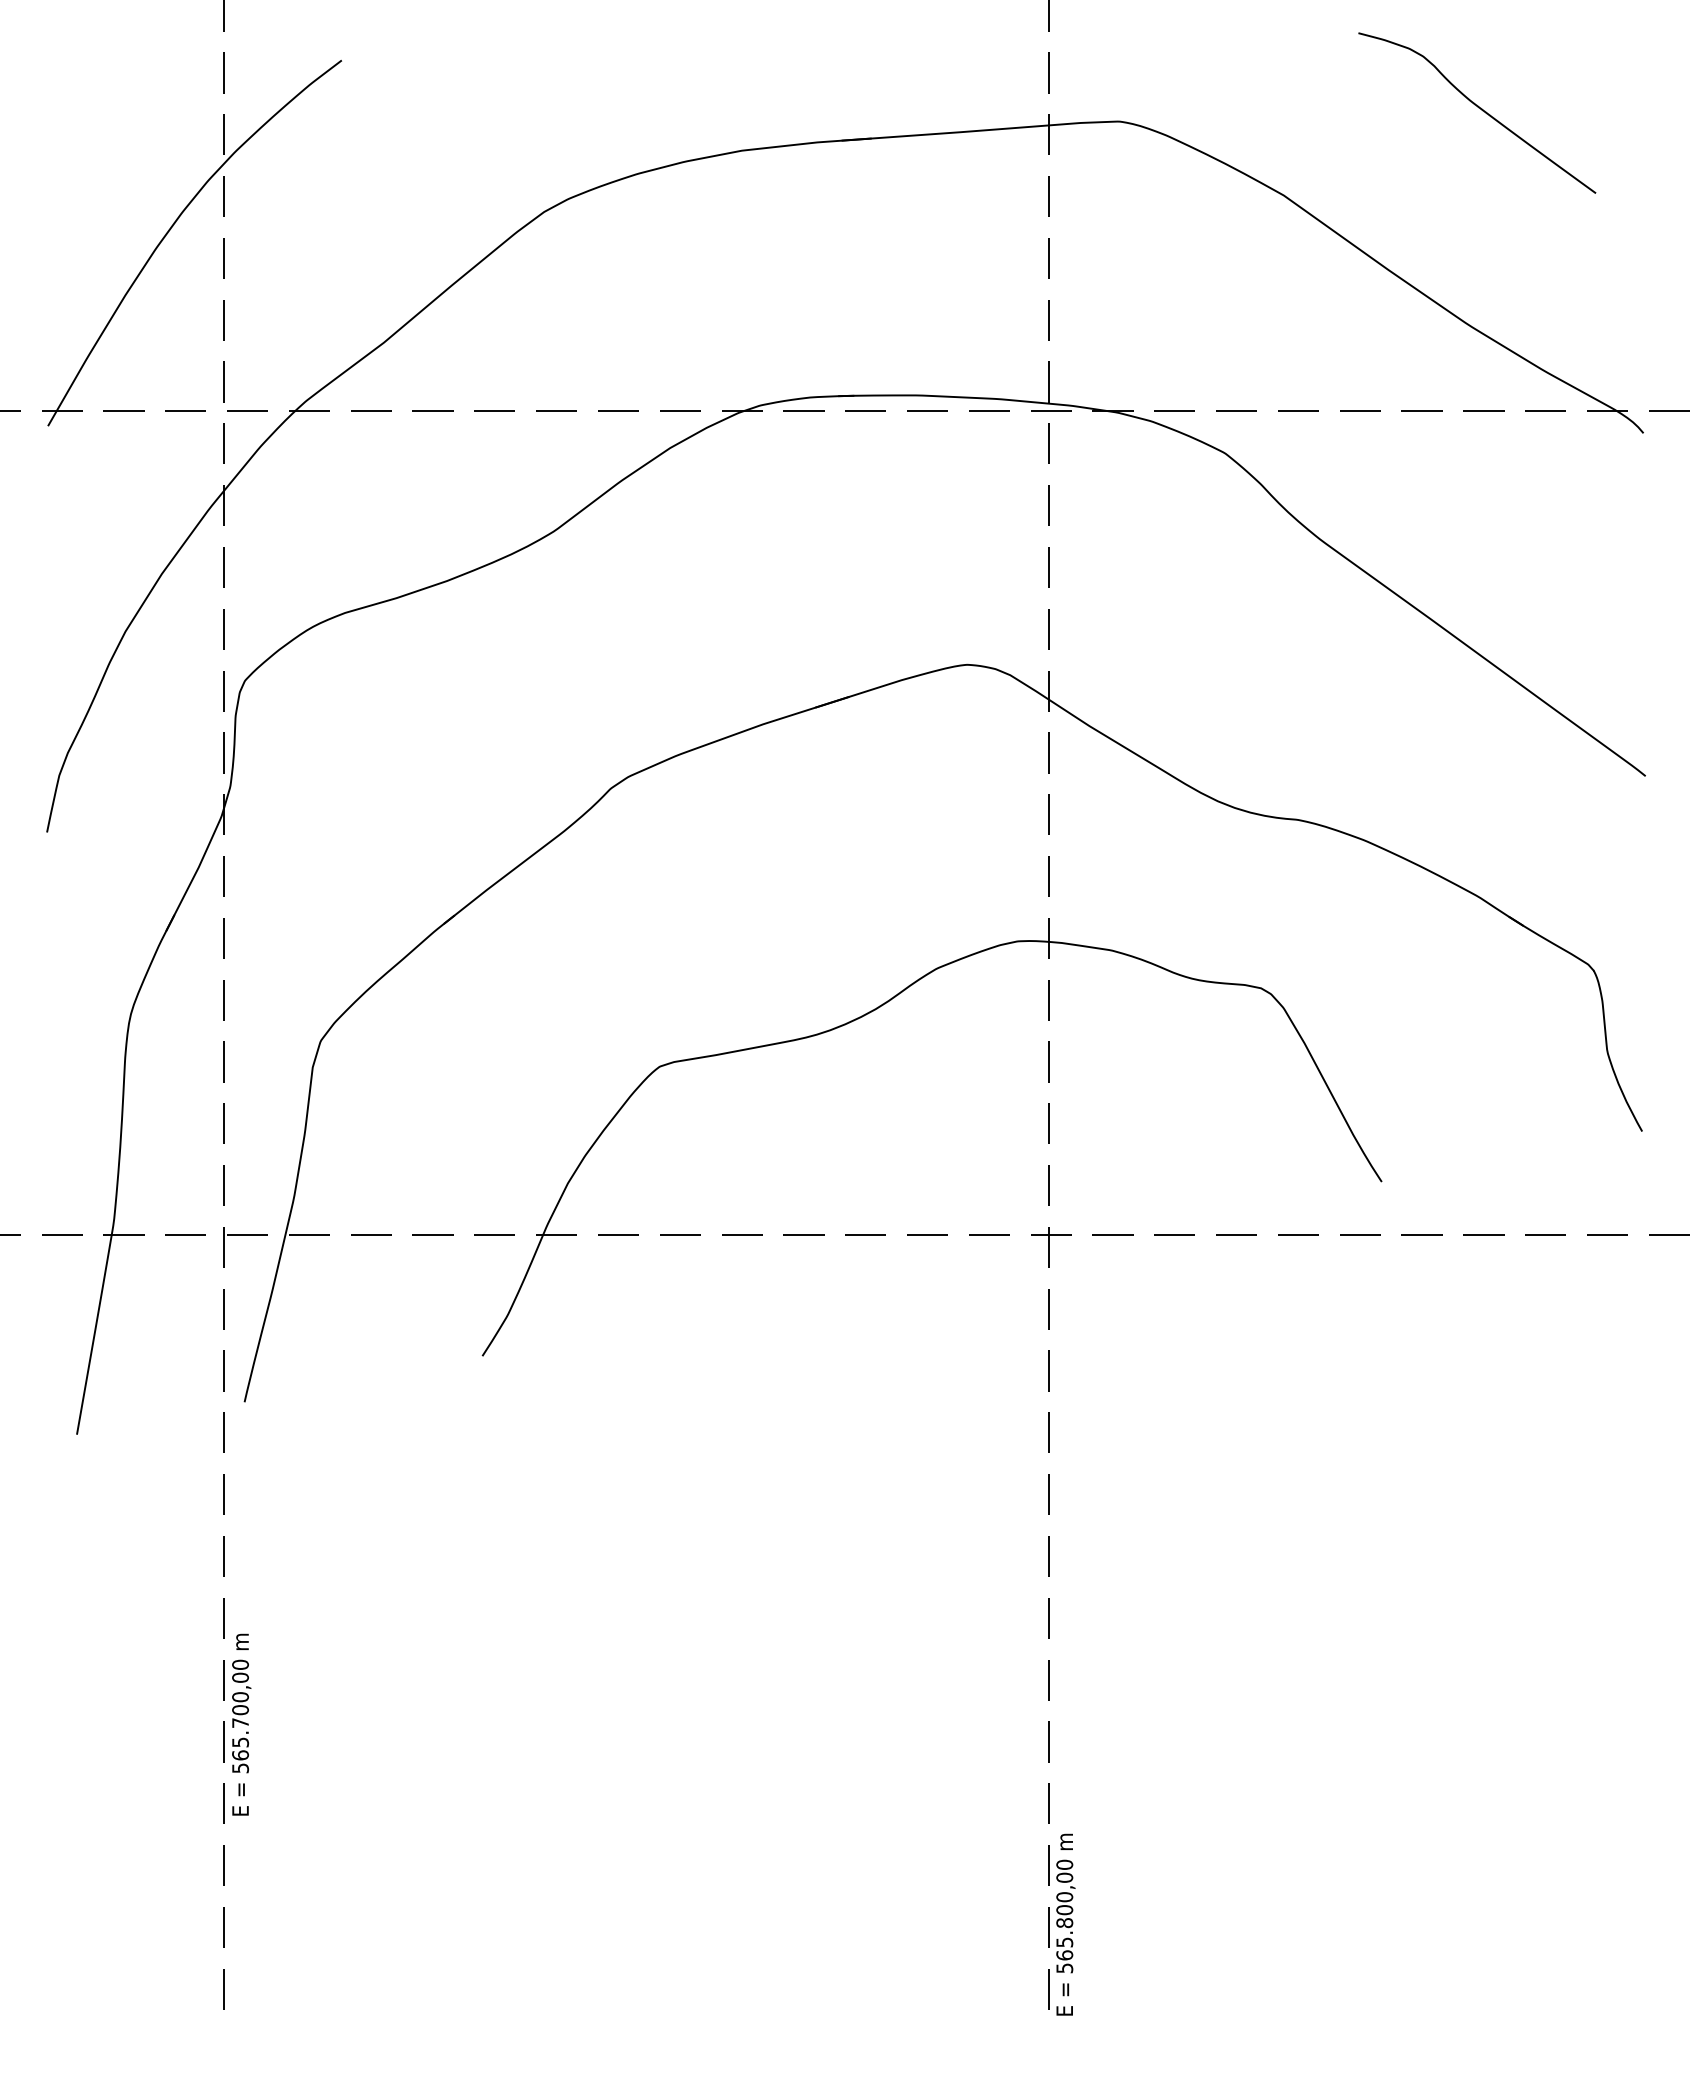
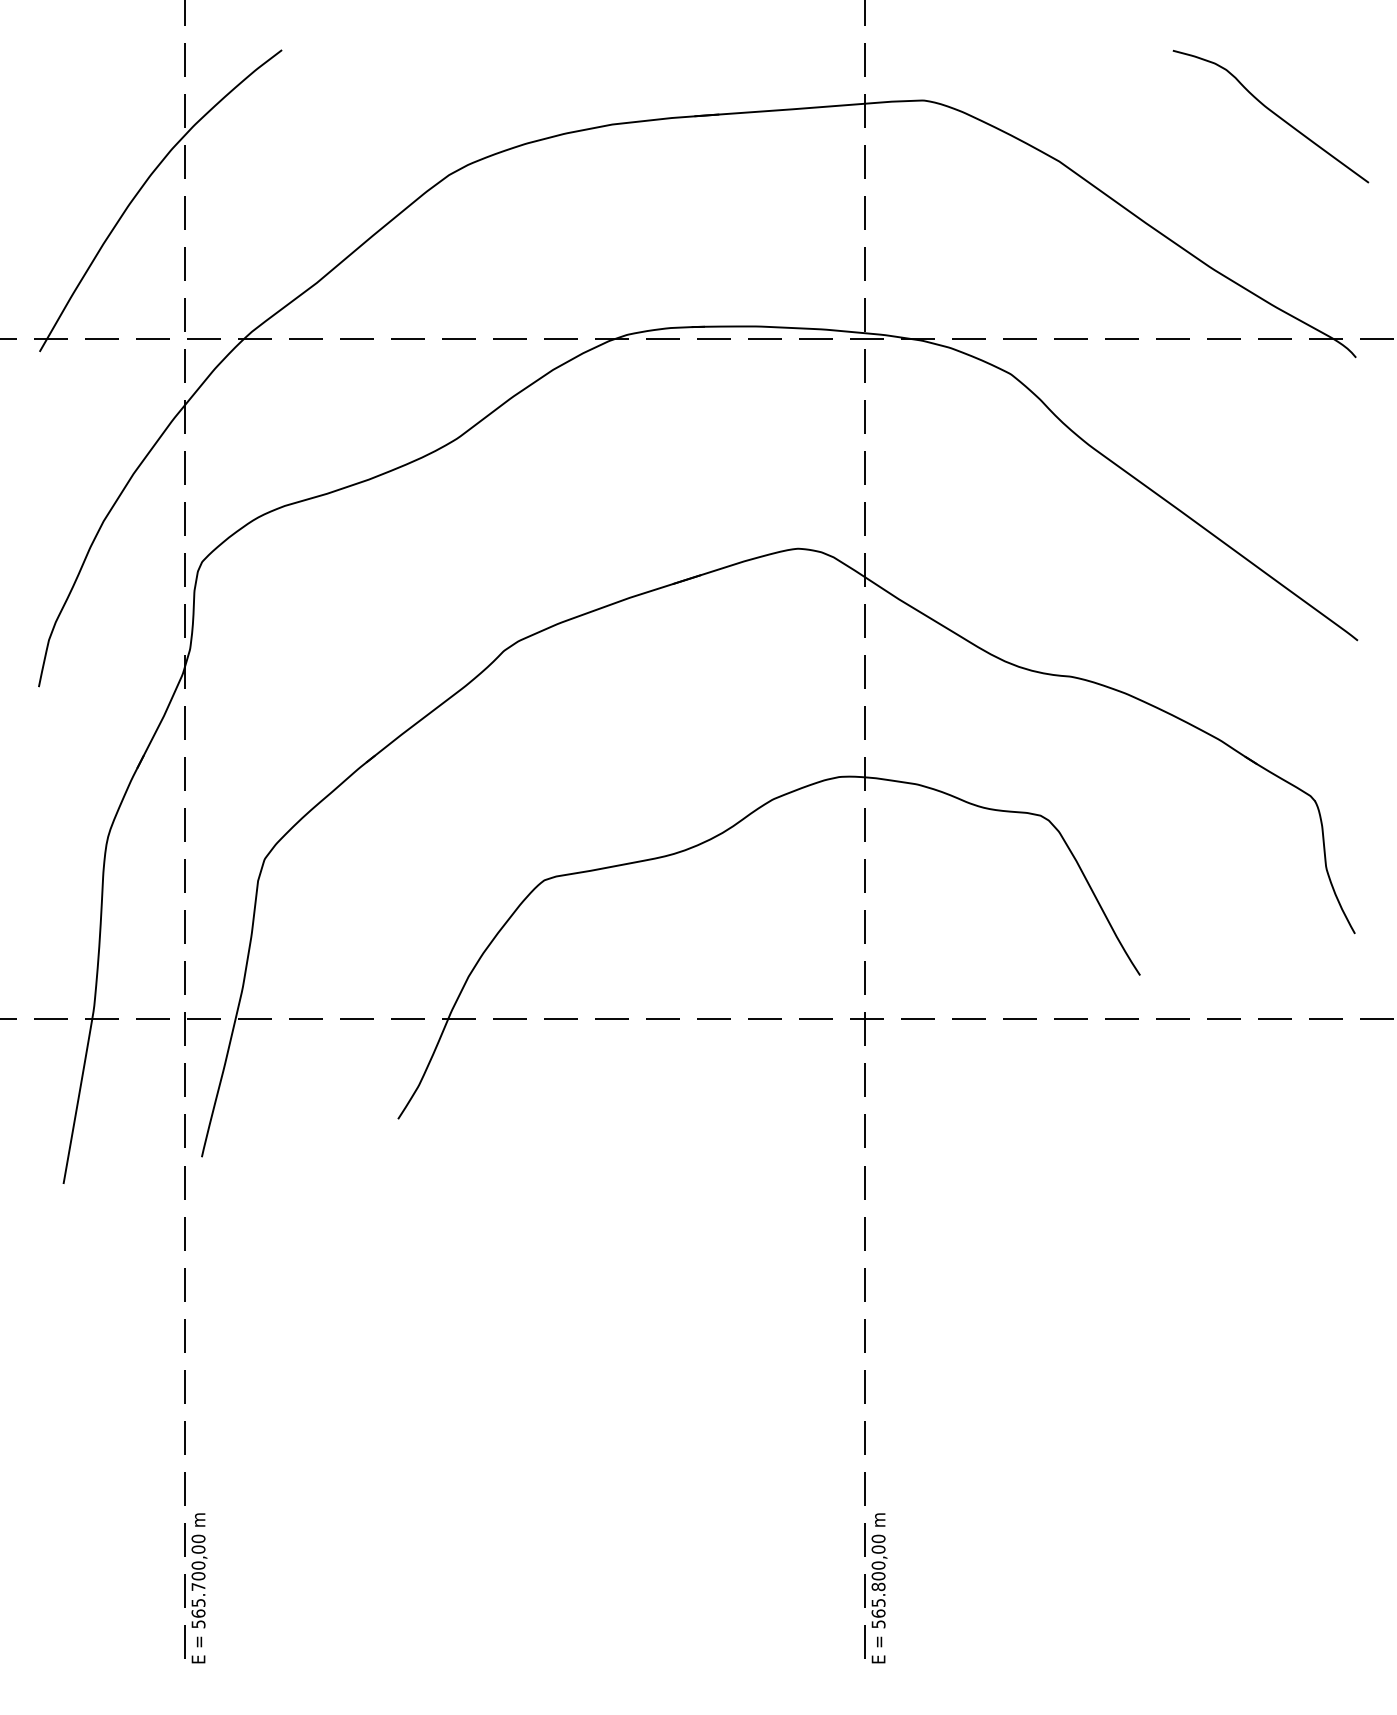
curve: (1478, 108) -> (1271, 112), moved
text: (241, 1724) -> (199, 1588), moved

